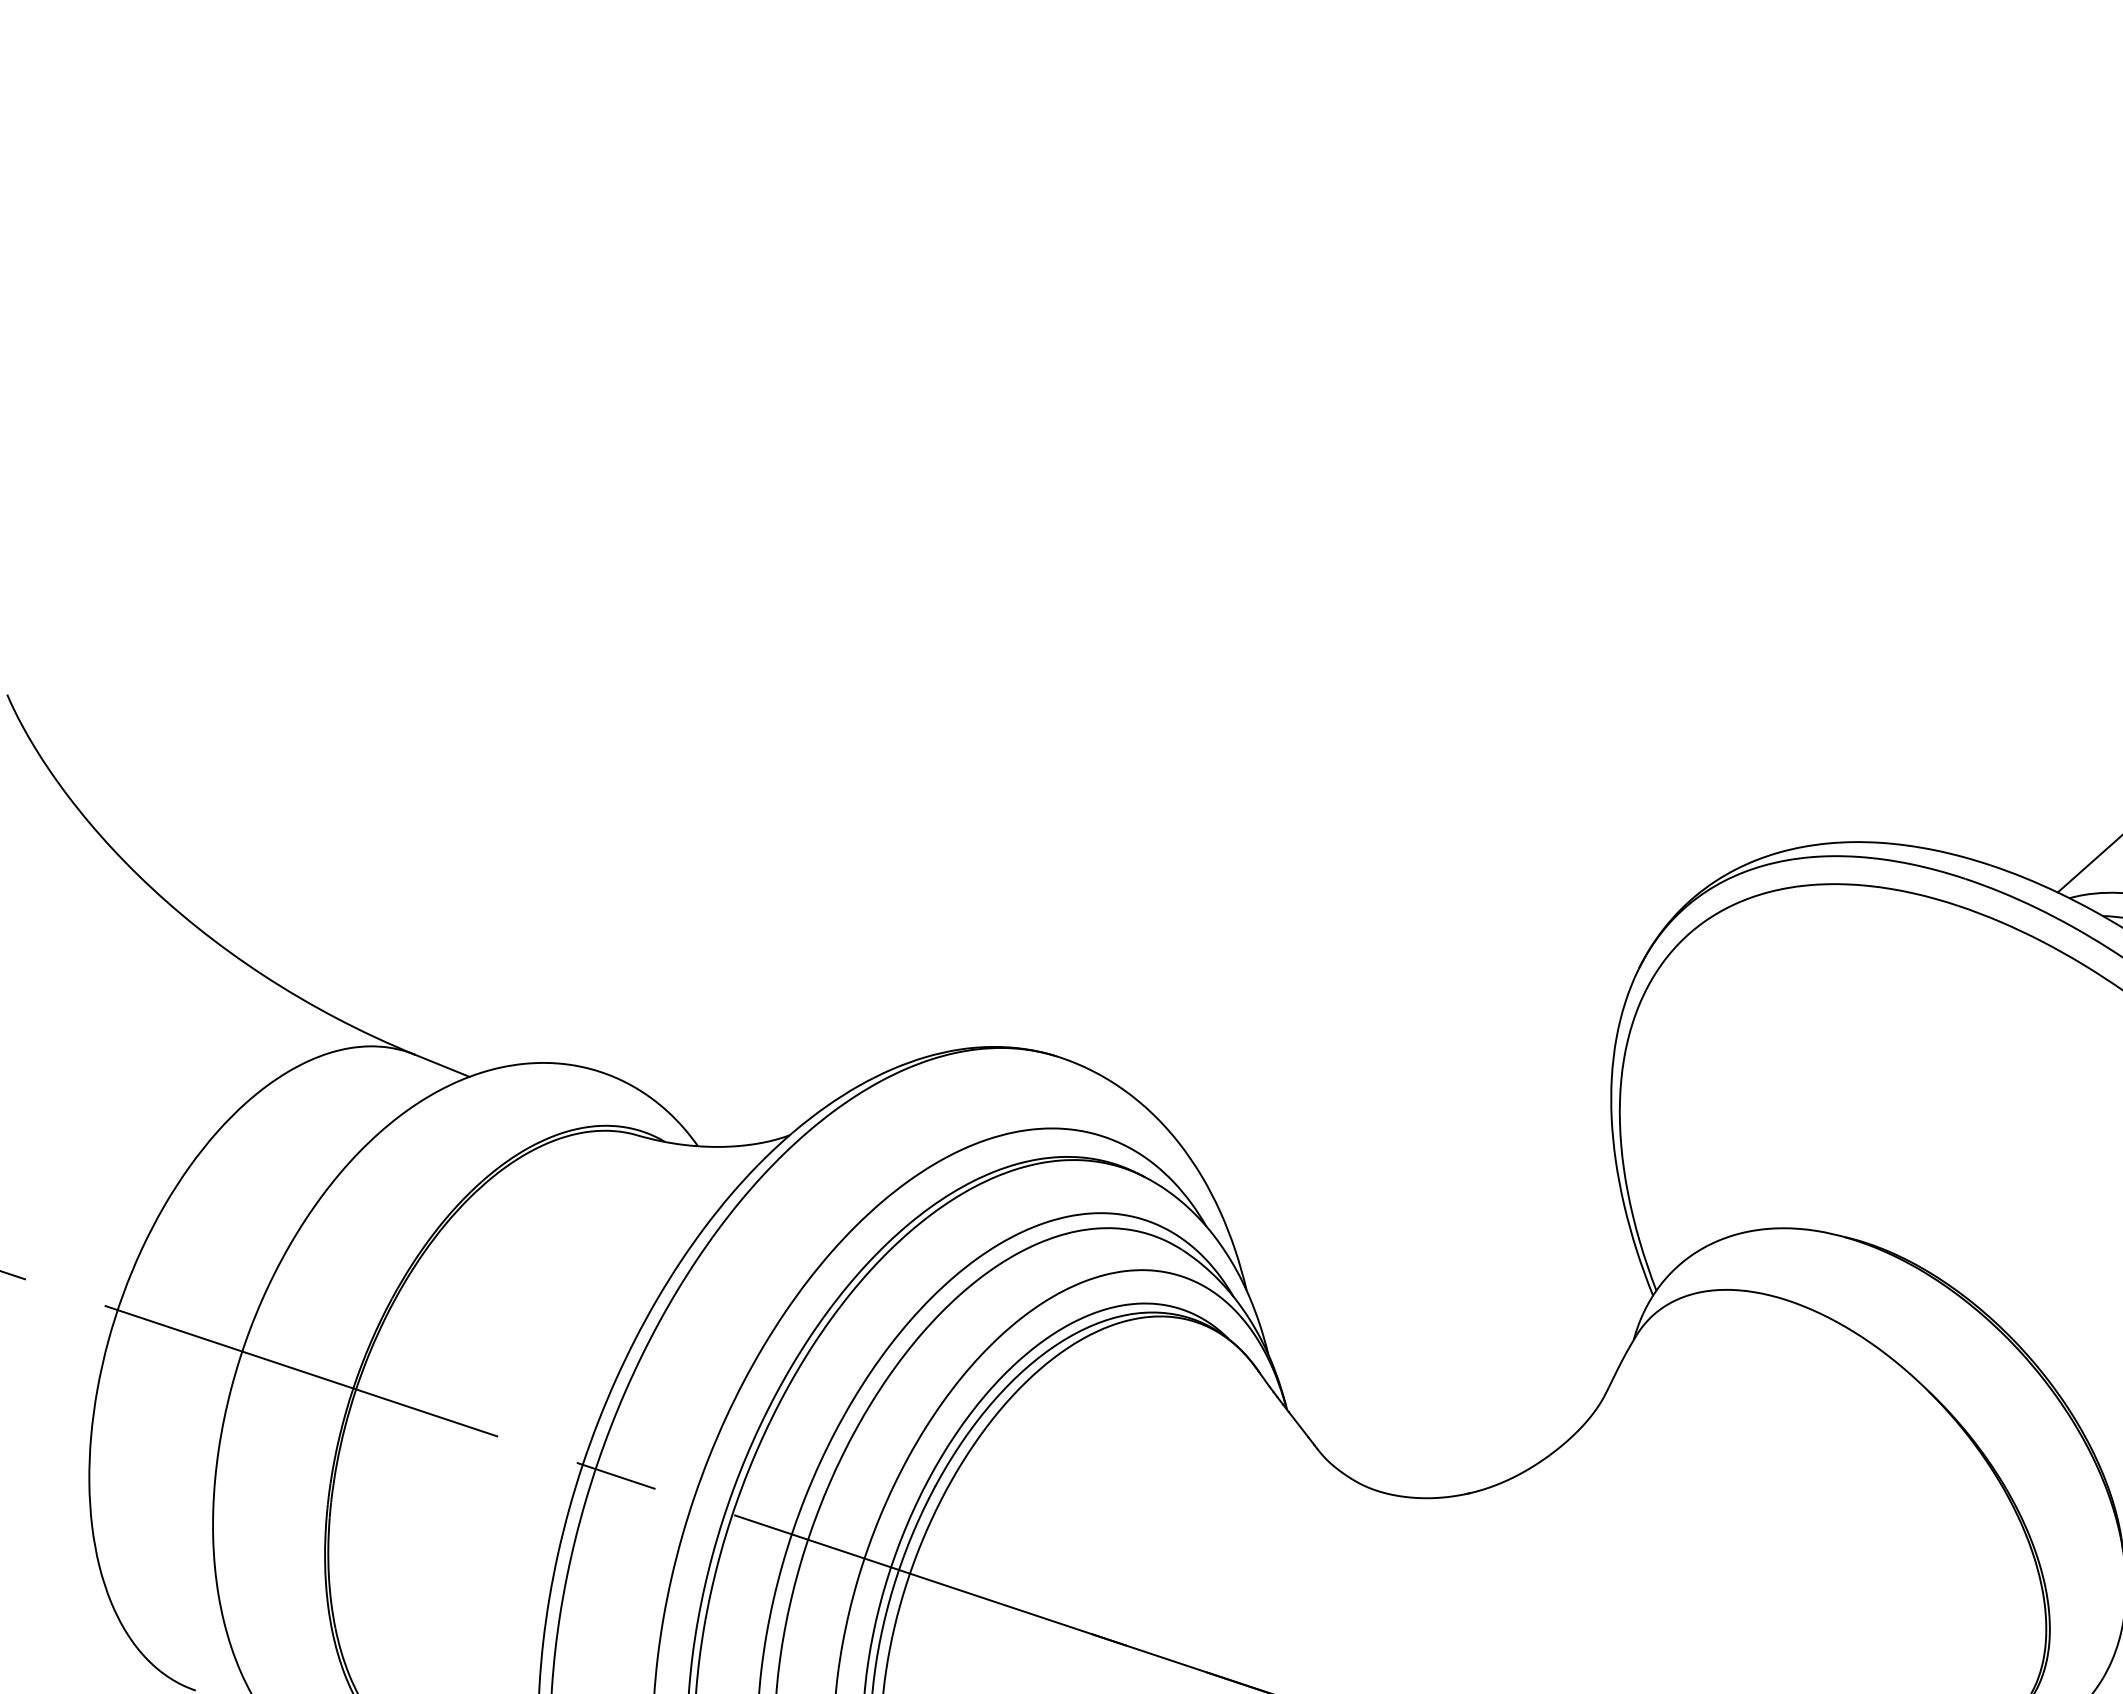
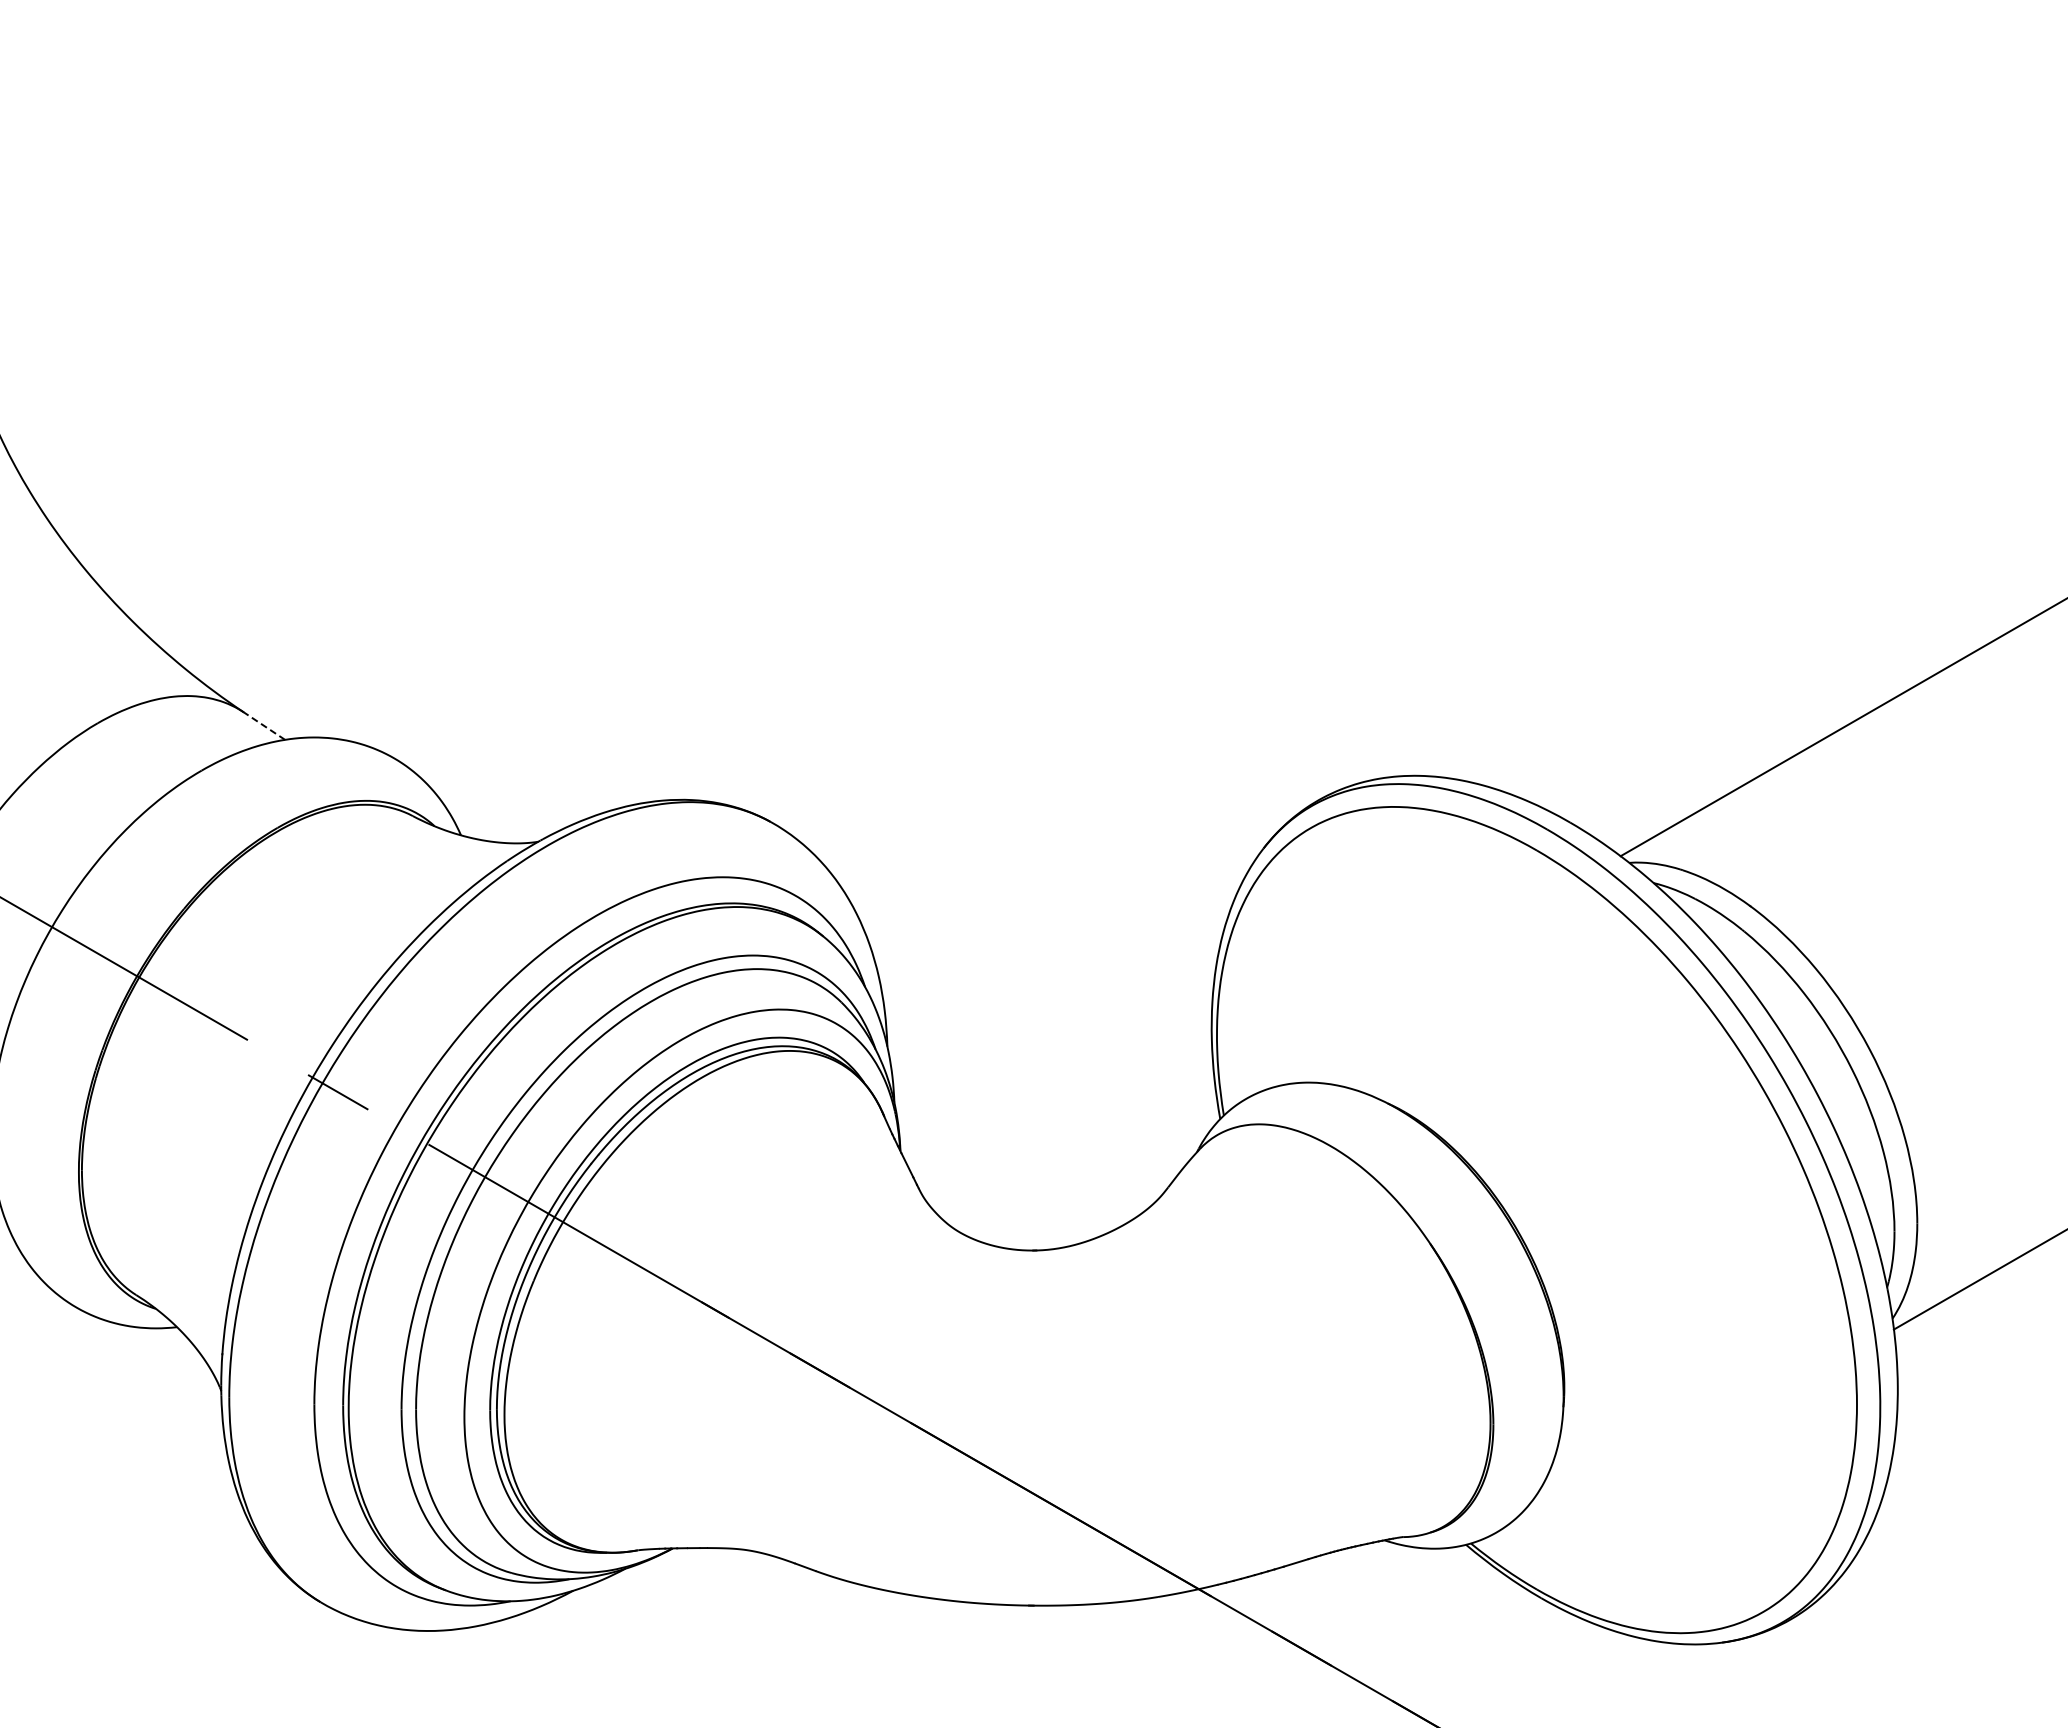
line: (442, 1066) -> (264, 726), solid -> dashed

